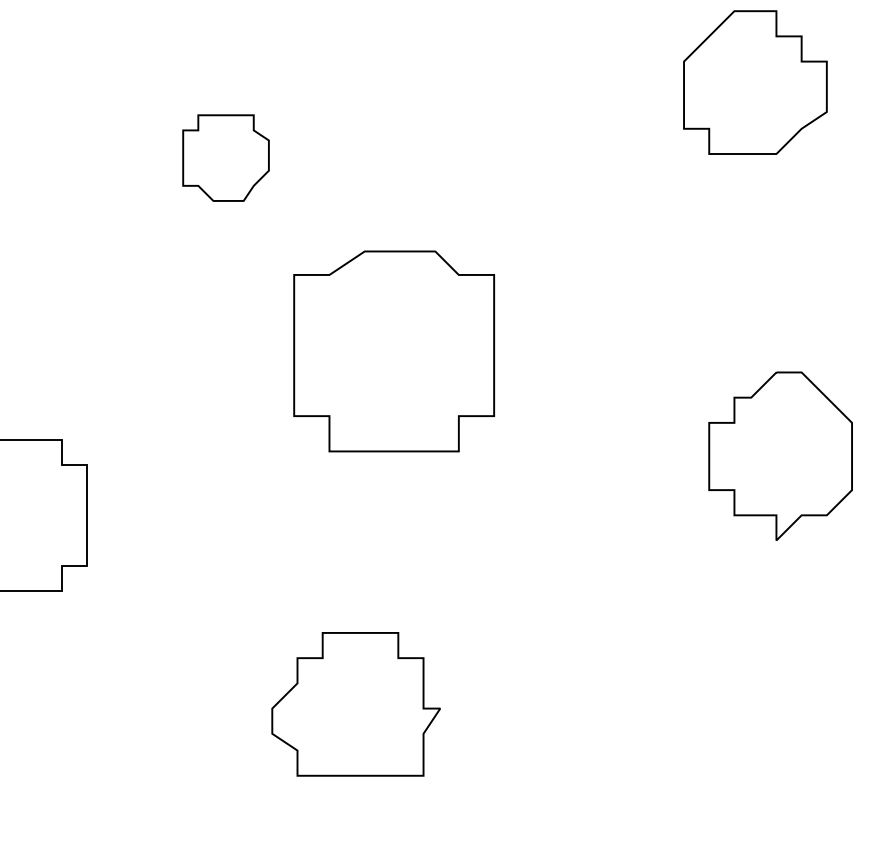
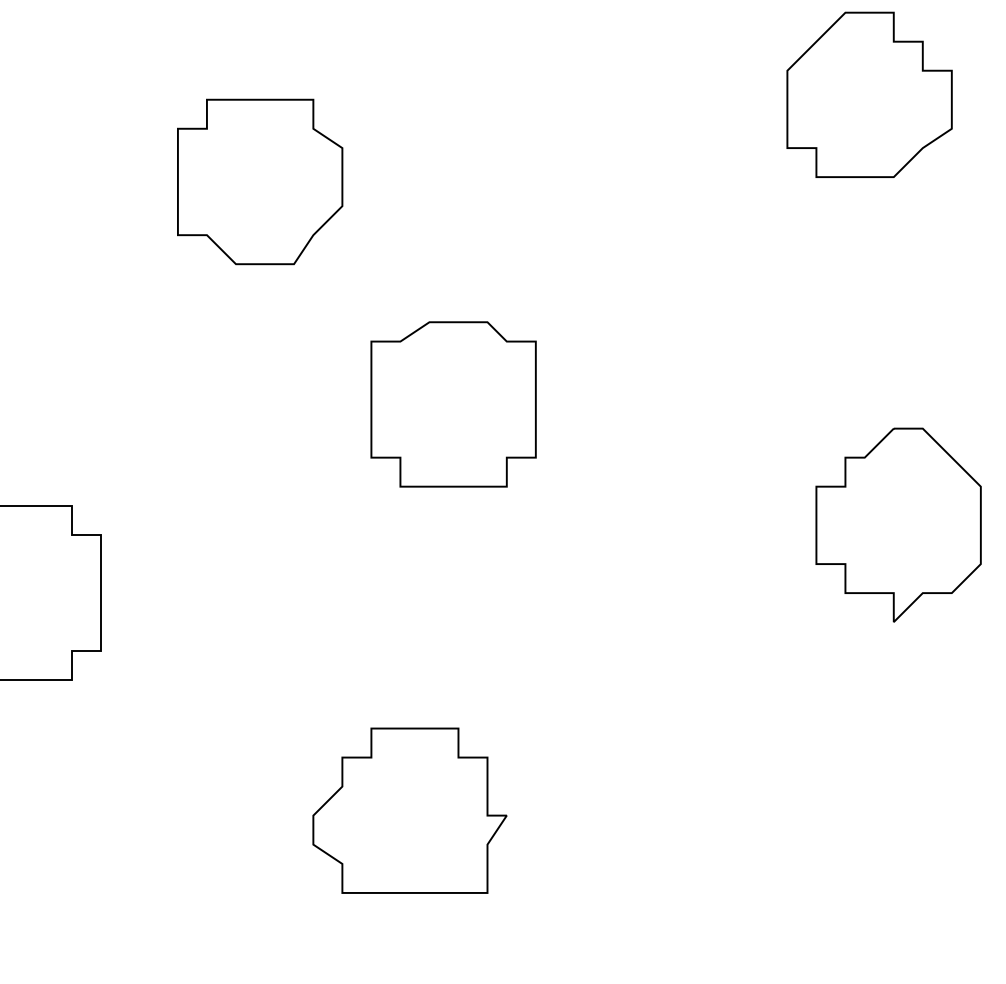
part: (225, 157) -> (259, 181), size x1.67
part: (393, 351) -> (452, 404), size x0.71

